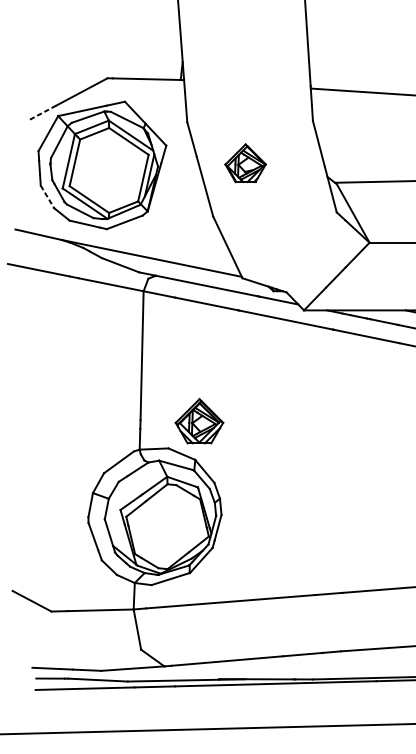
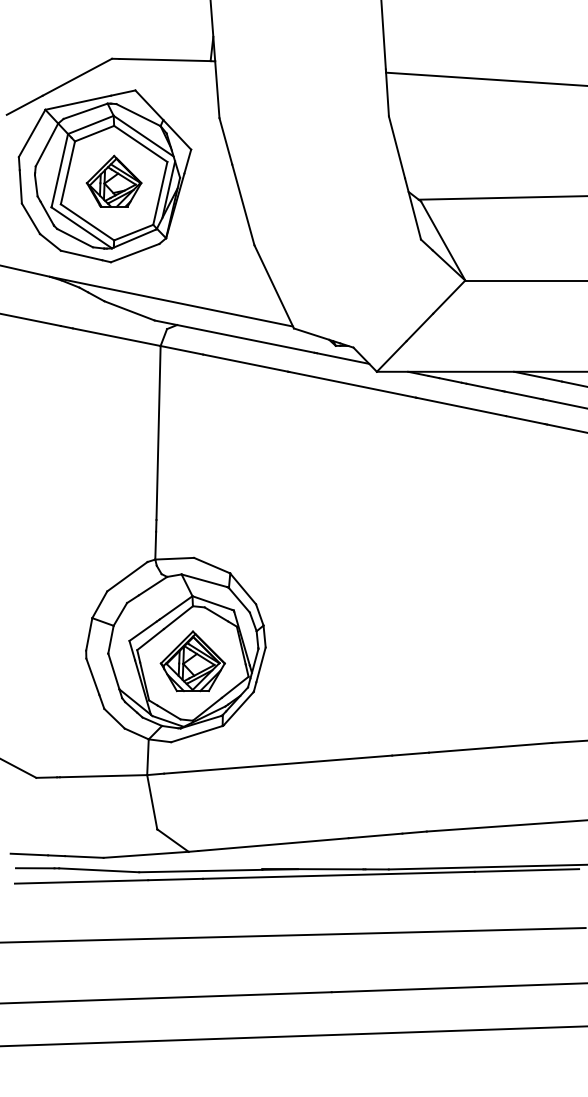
line: (42, 112) -> (24, 105), dashed -> solid
part: (245, 162) -> (113, 180), moved
line: (47, 196) -> (30, 218), dashed -> solid
part: (199, 421) -> (192, 661), moved

